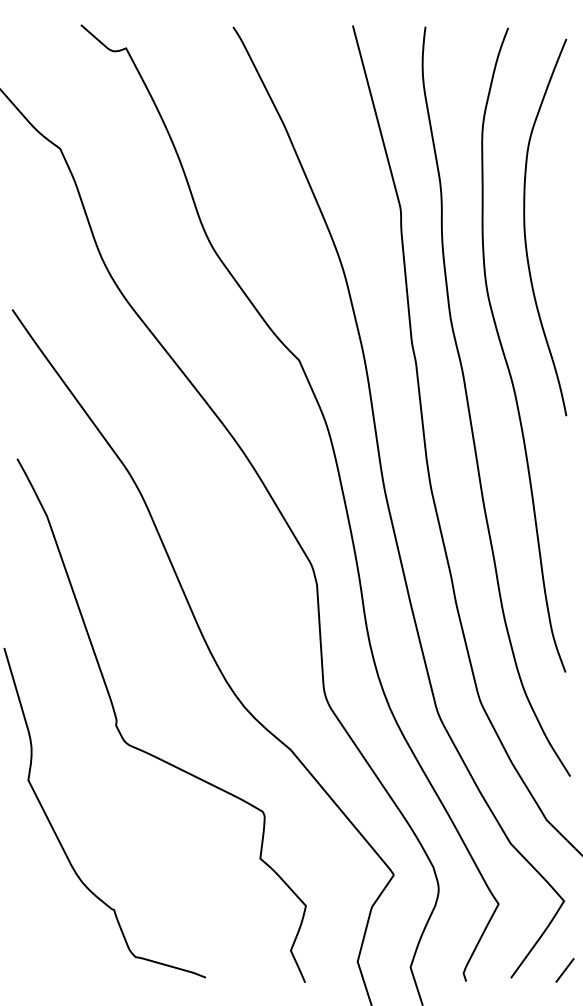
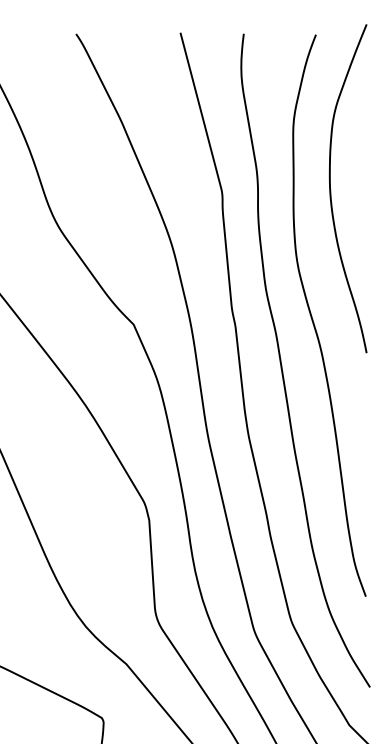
curve: (525, 227) -> (330, 188), moved

